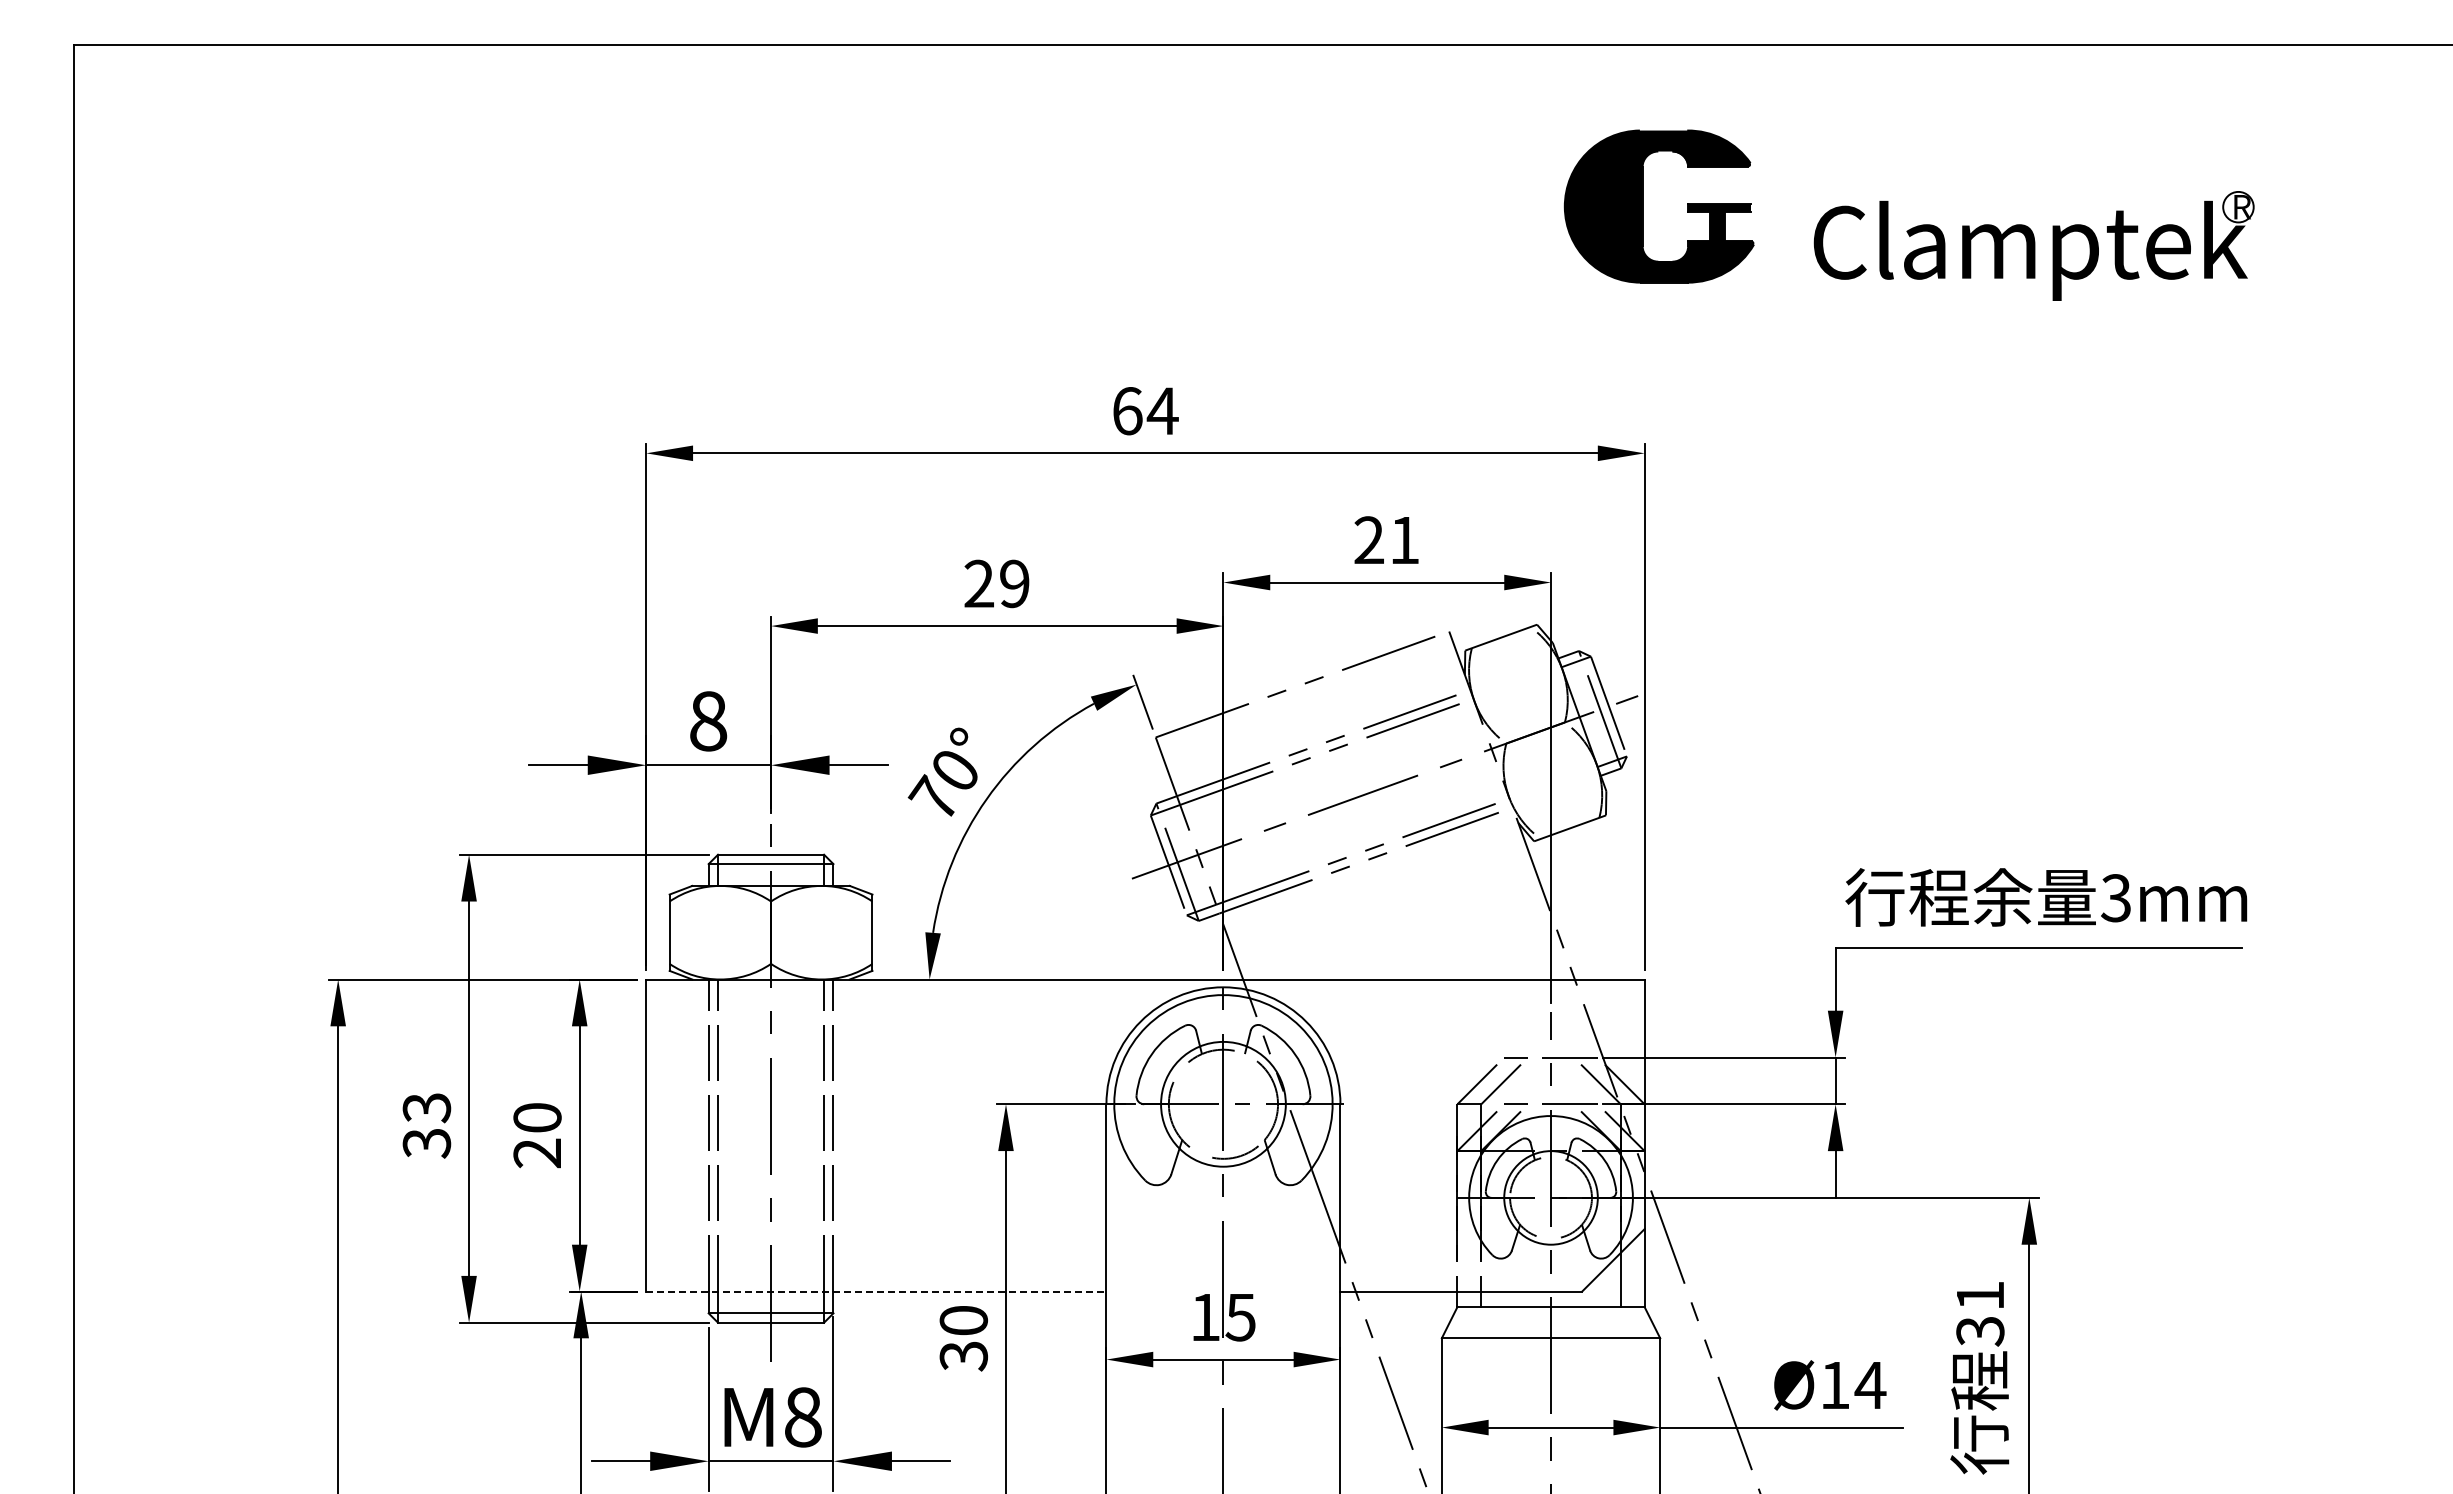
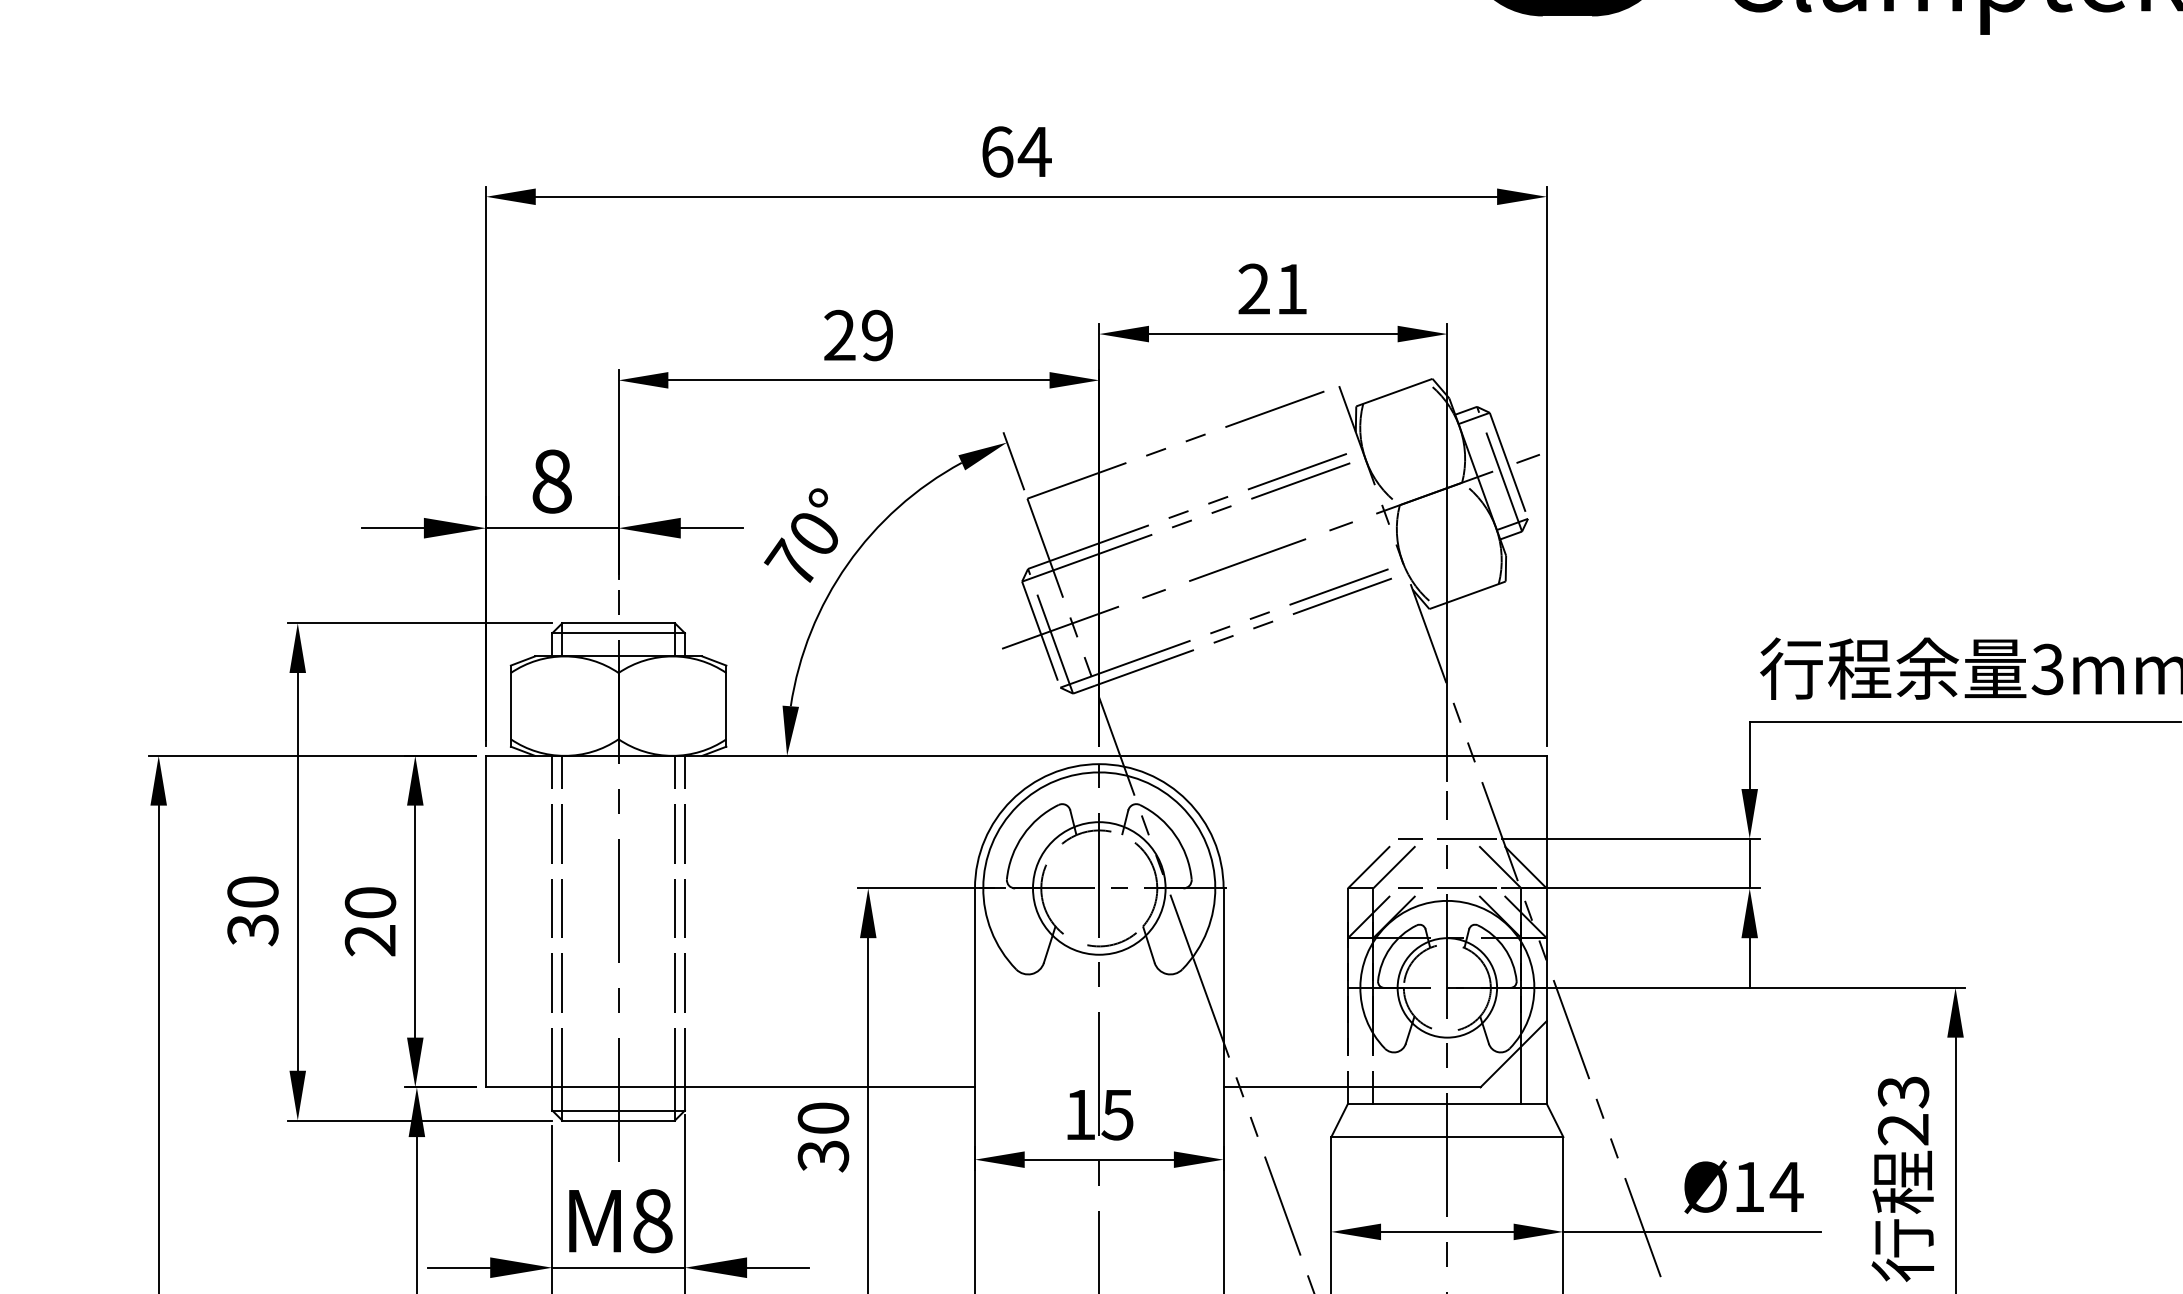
text: (426, 1108) -> (252, 892), 33 -> 30
line: (876, 1291) -> (730, 1087), dashed -> solid
text: (1980, 1313) -> (1903, 1110), 31 -> 23

